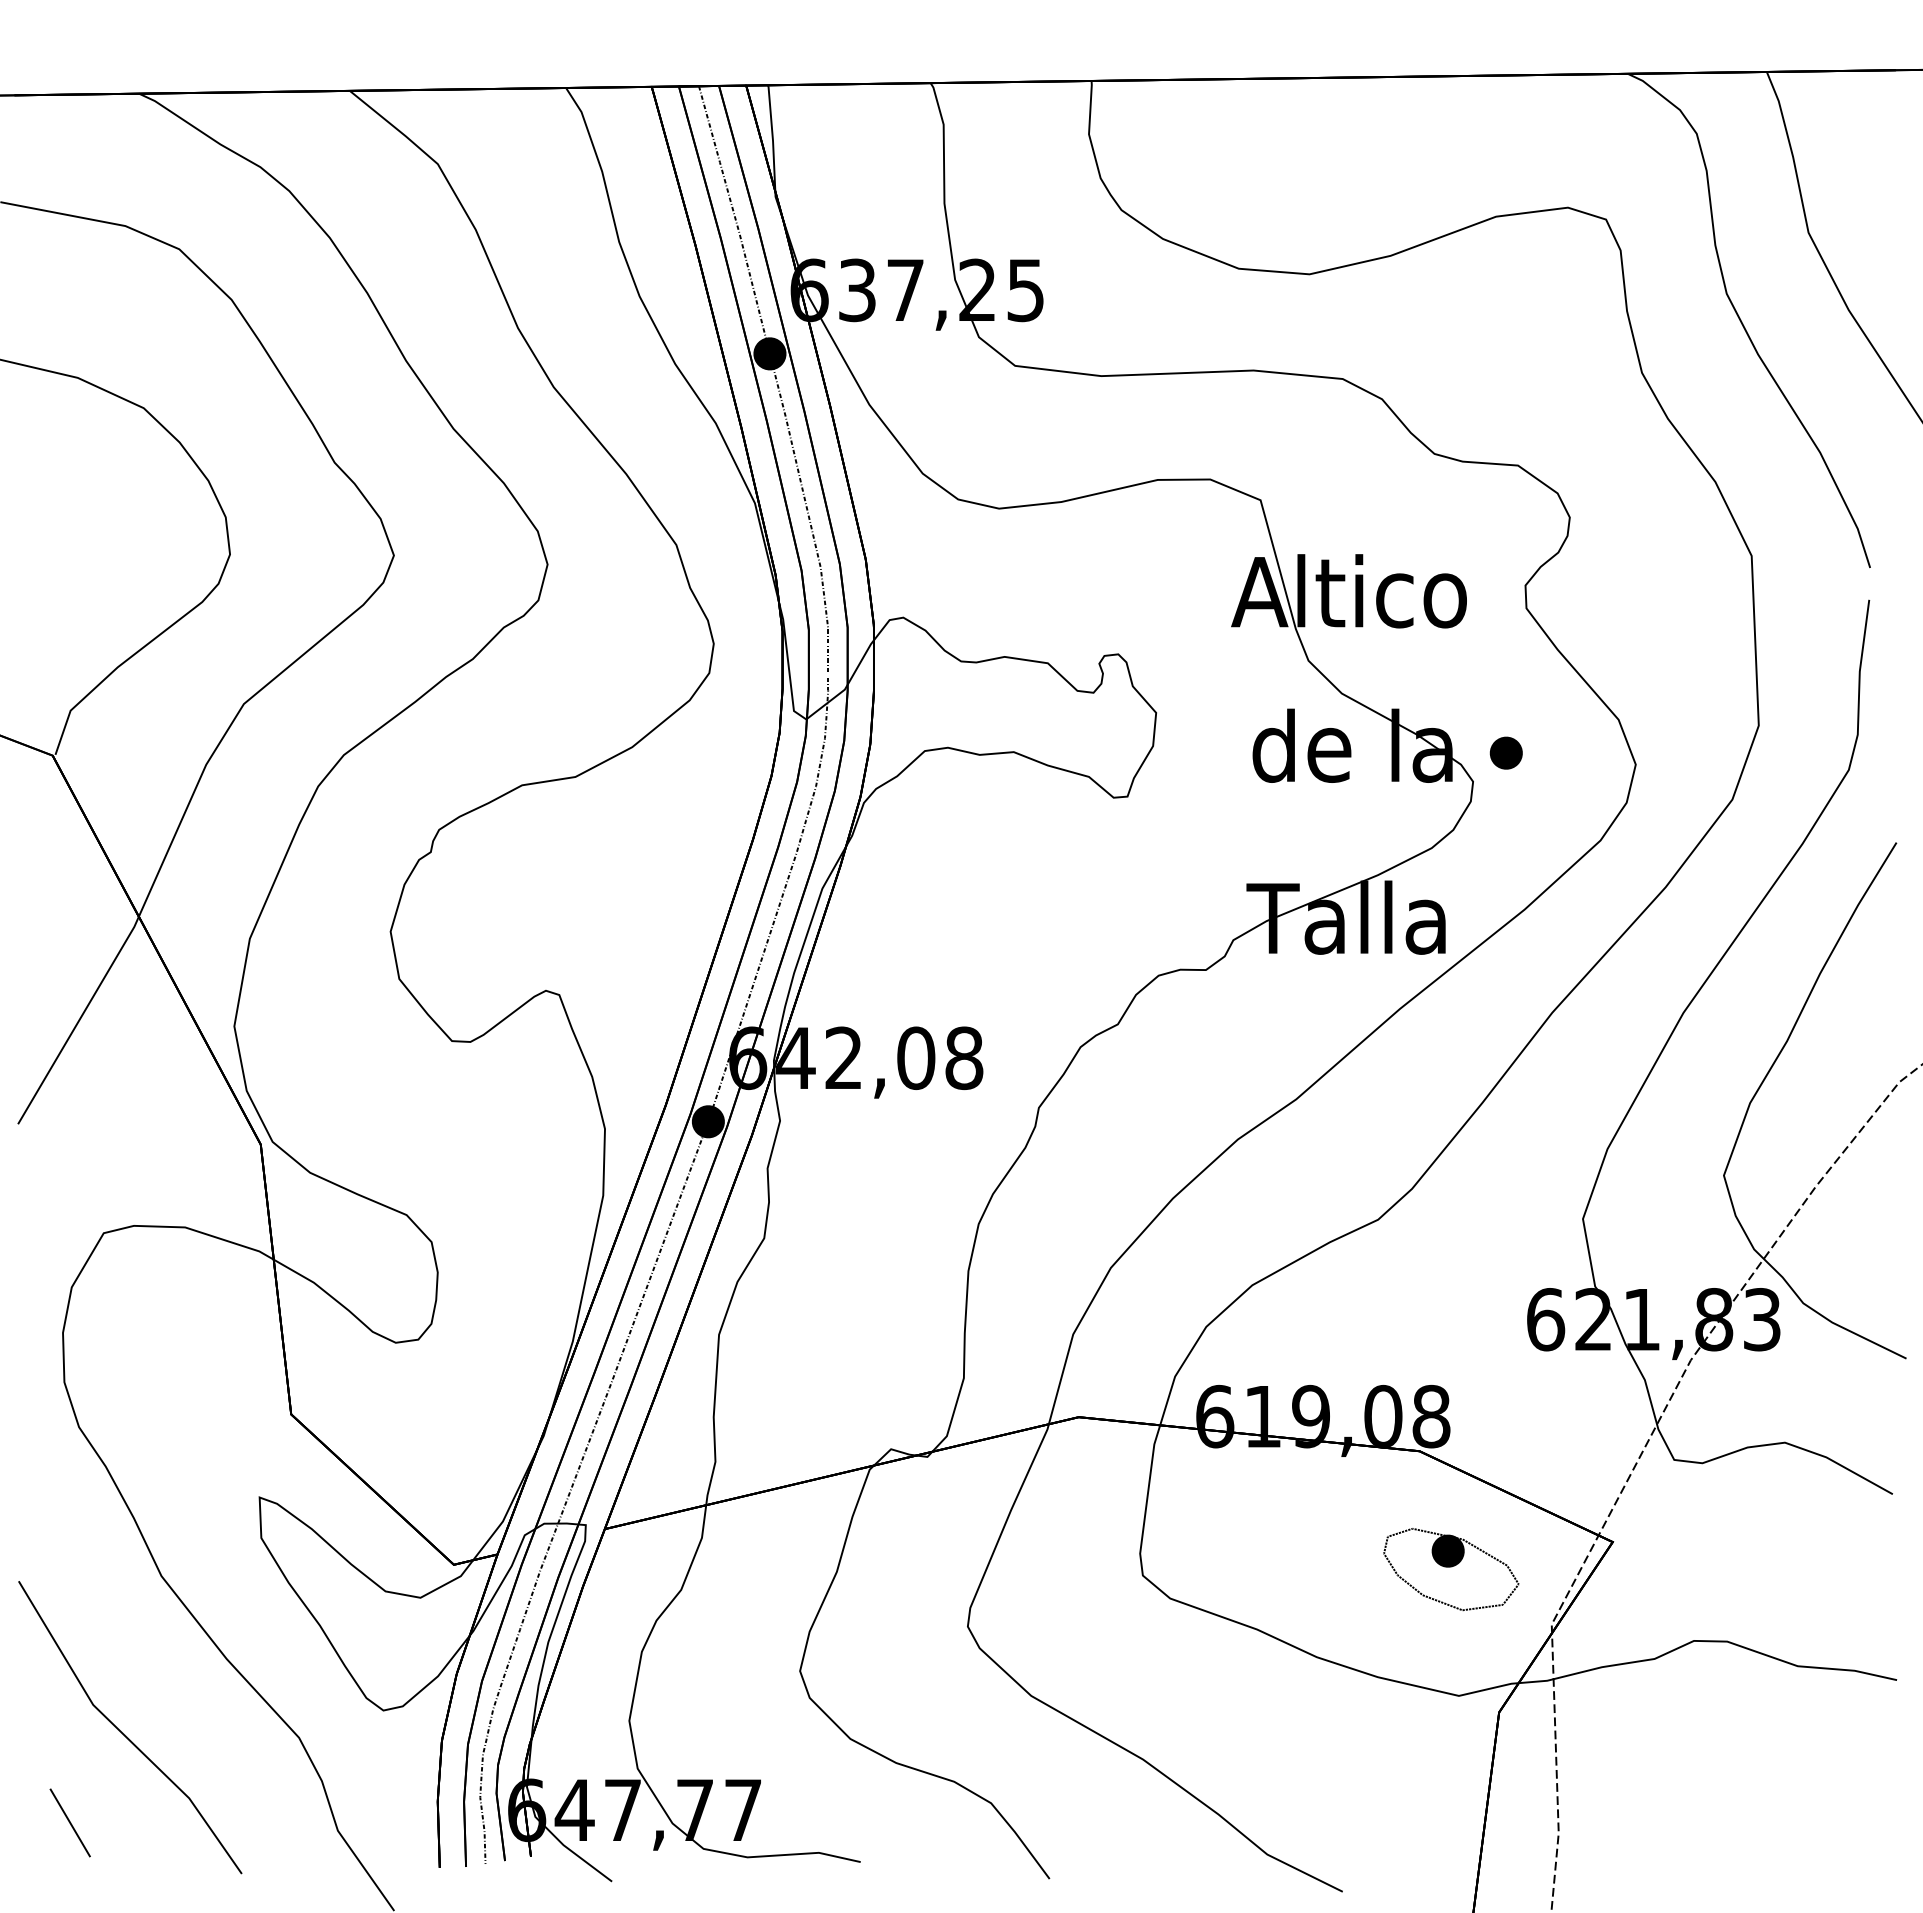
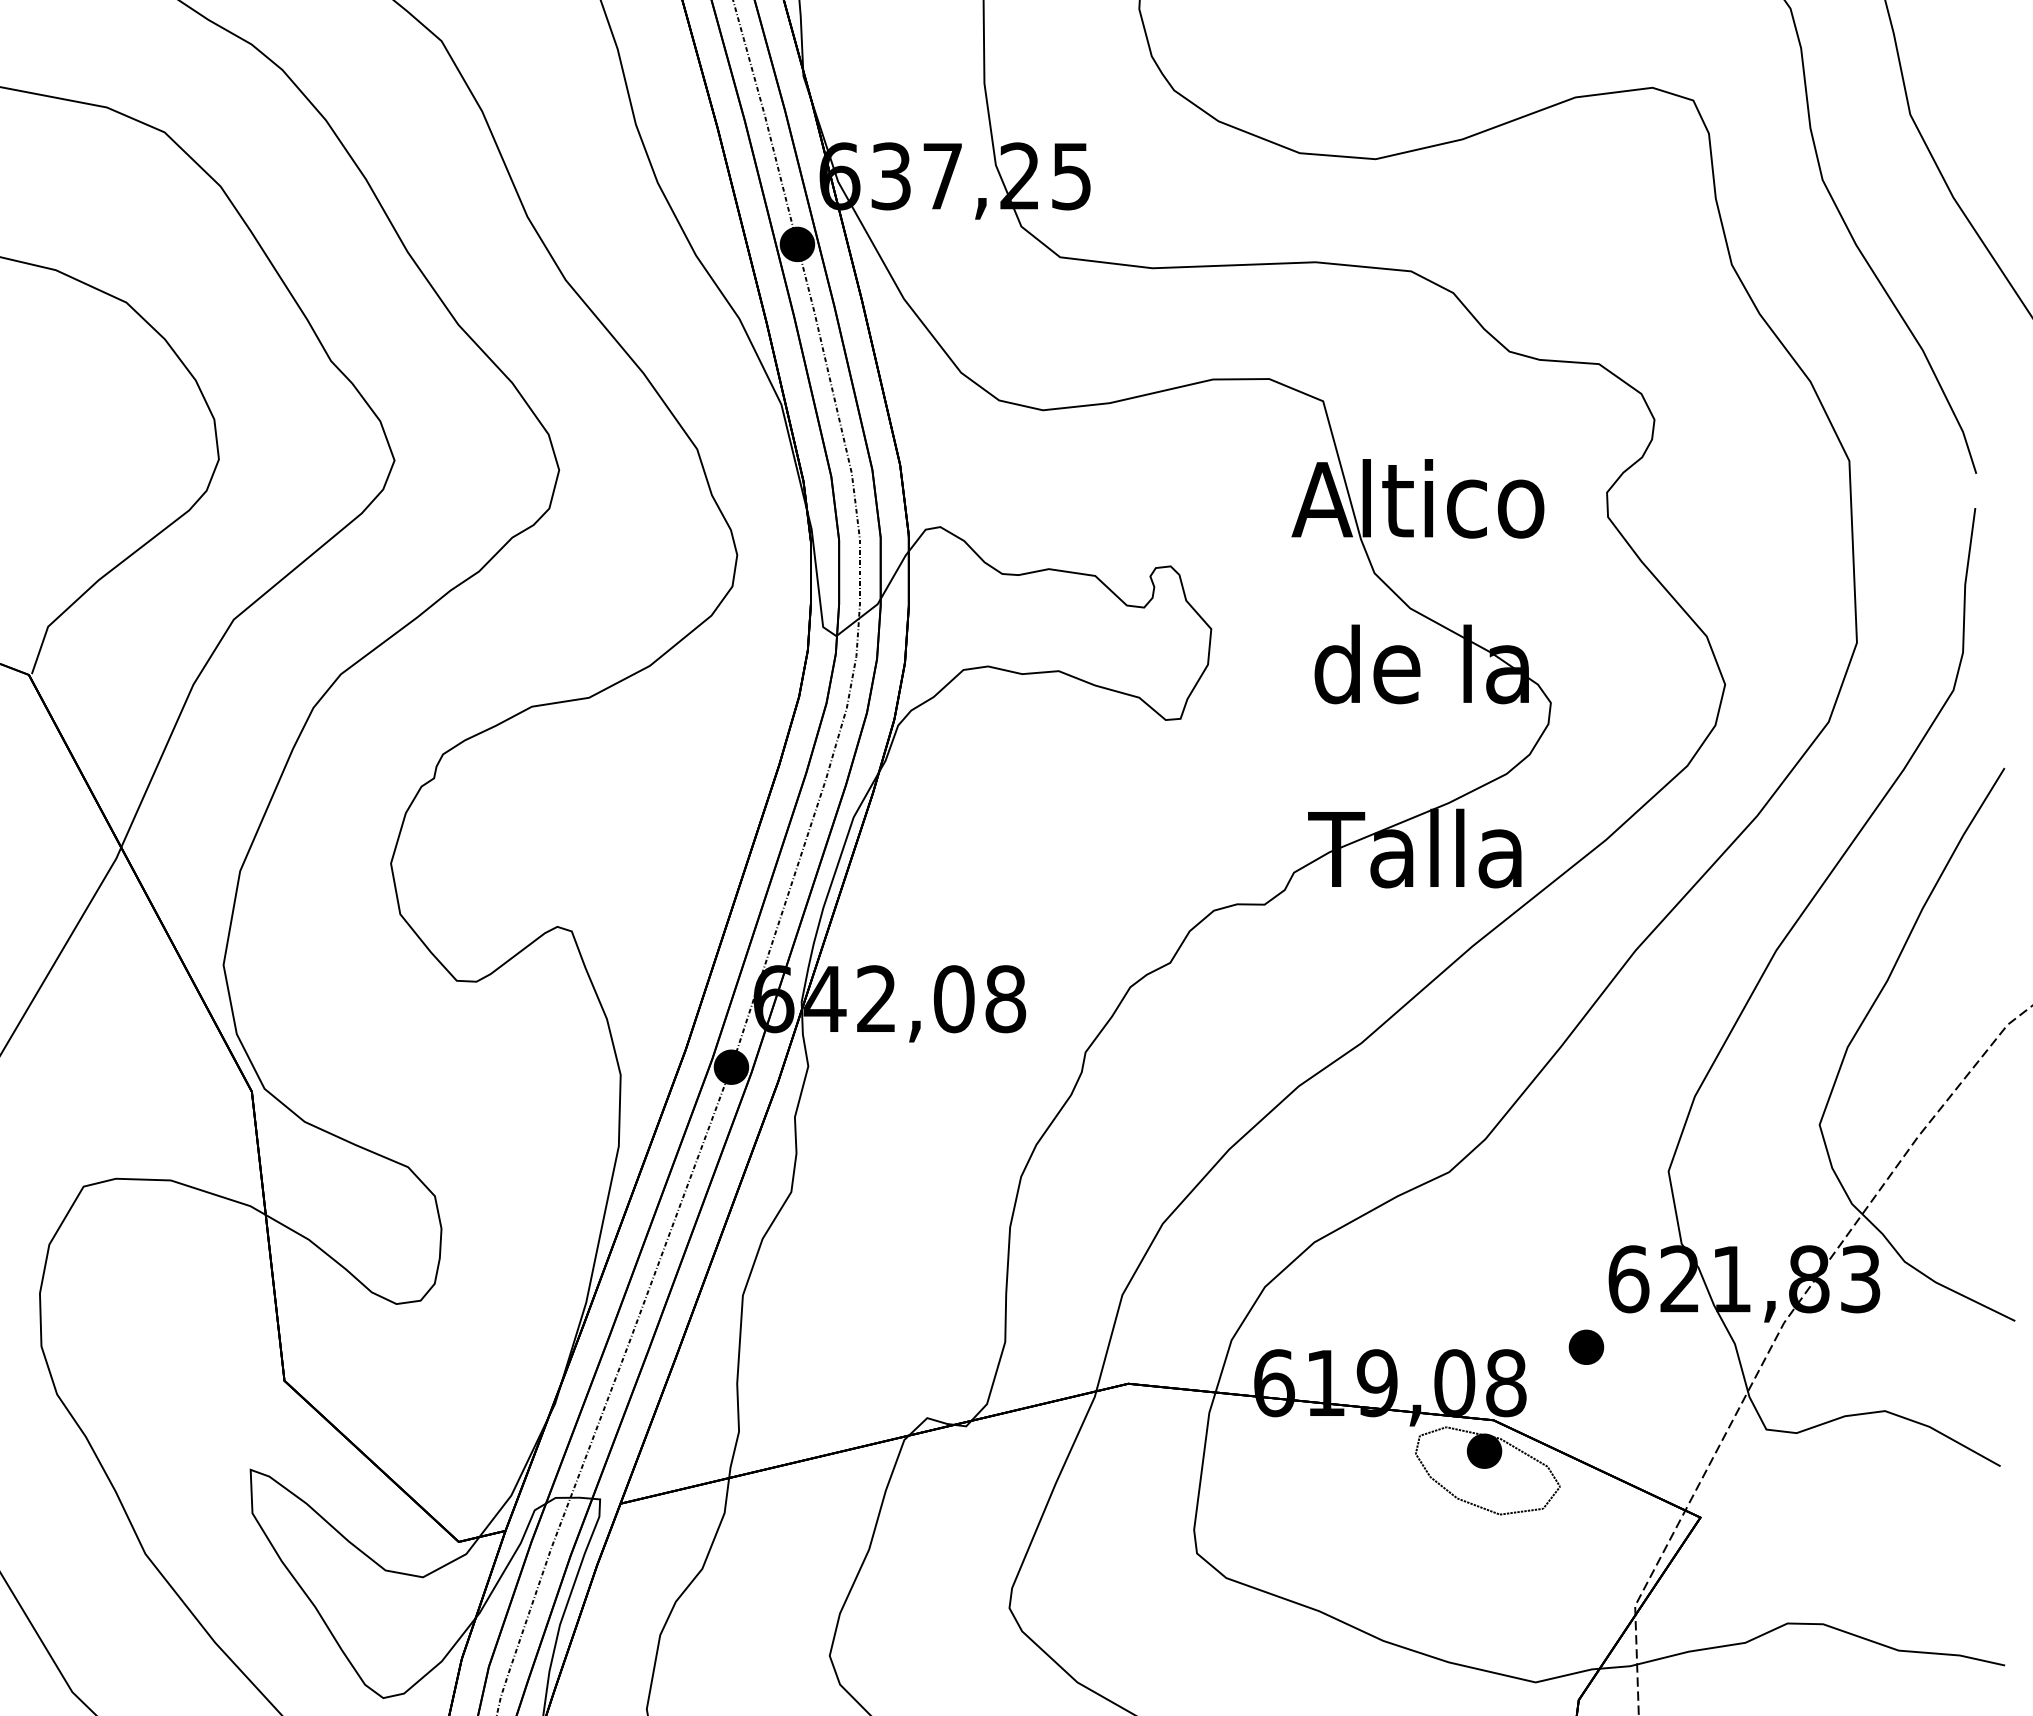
part: (1505, 752) -> (1585, 1346), moved
part: (1451, 1569) -> (1488, 1470), moved

